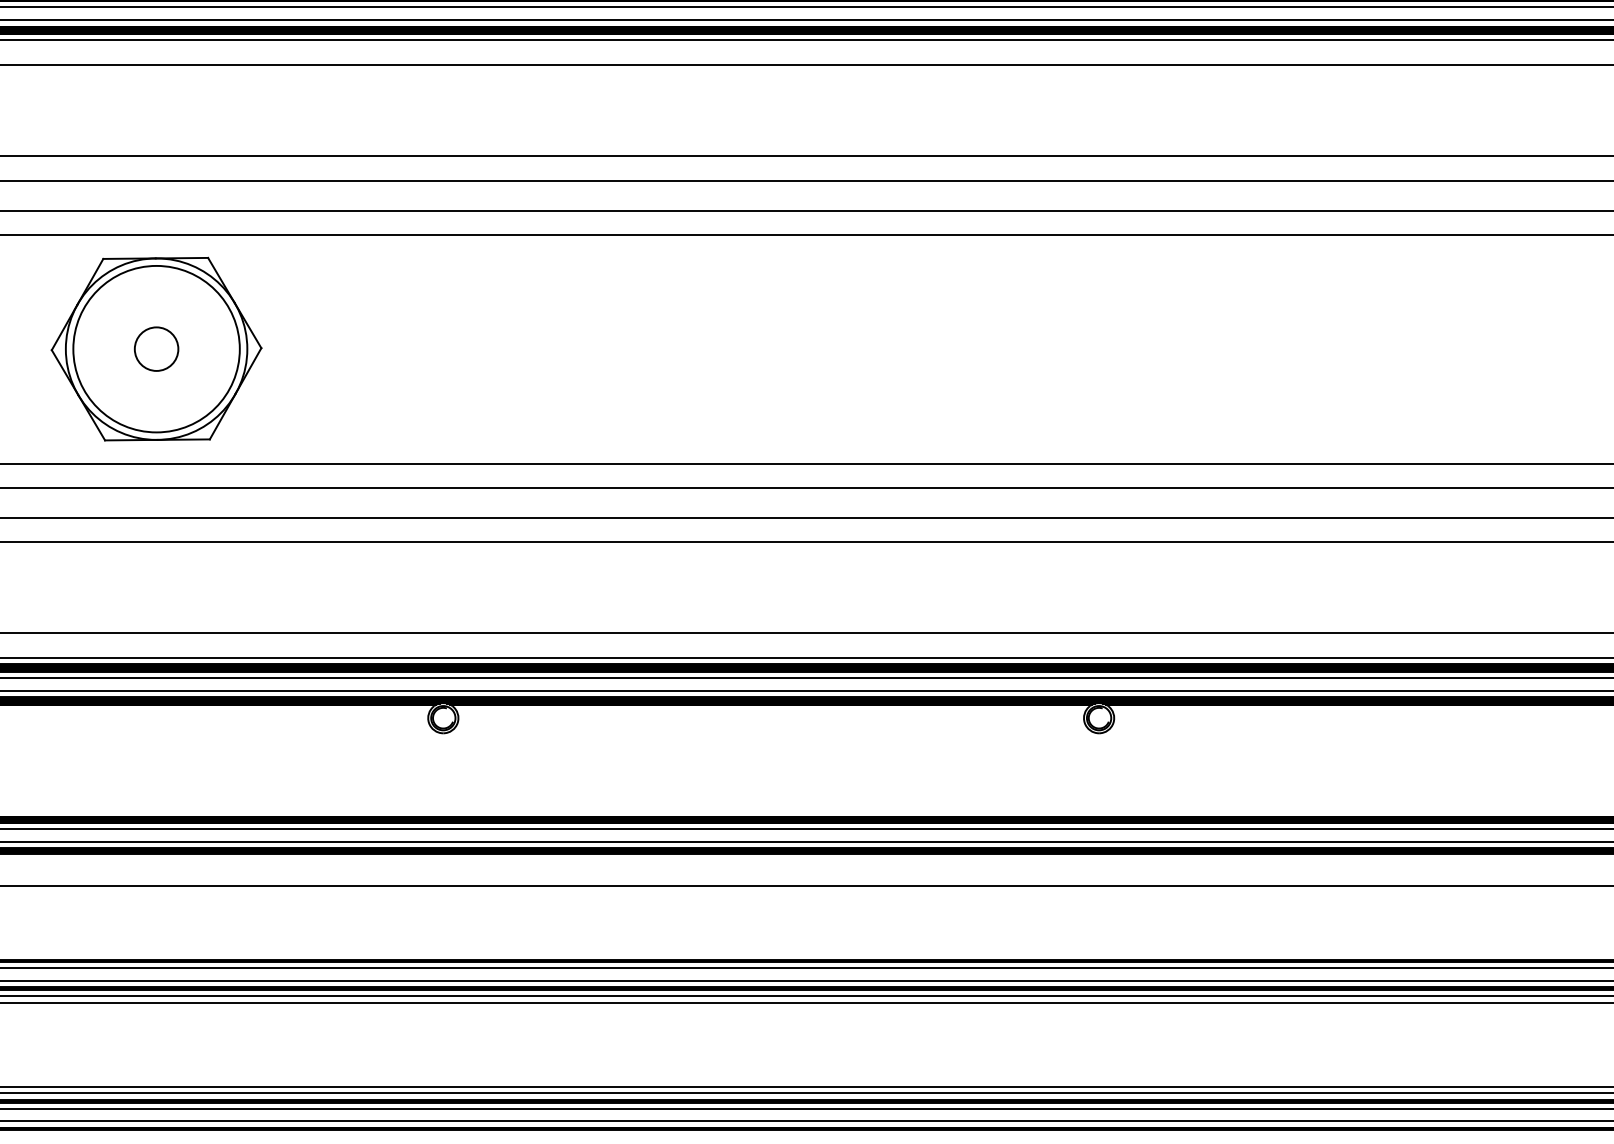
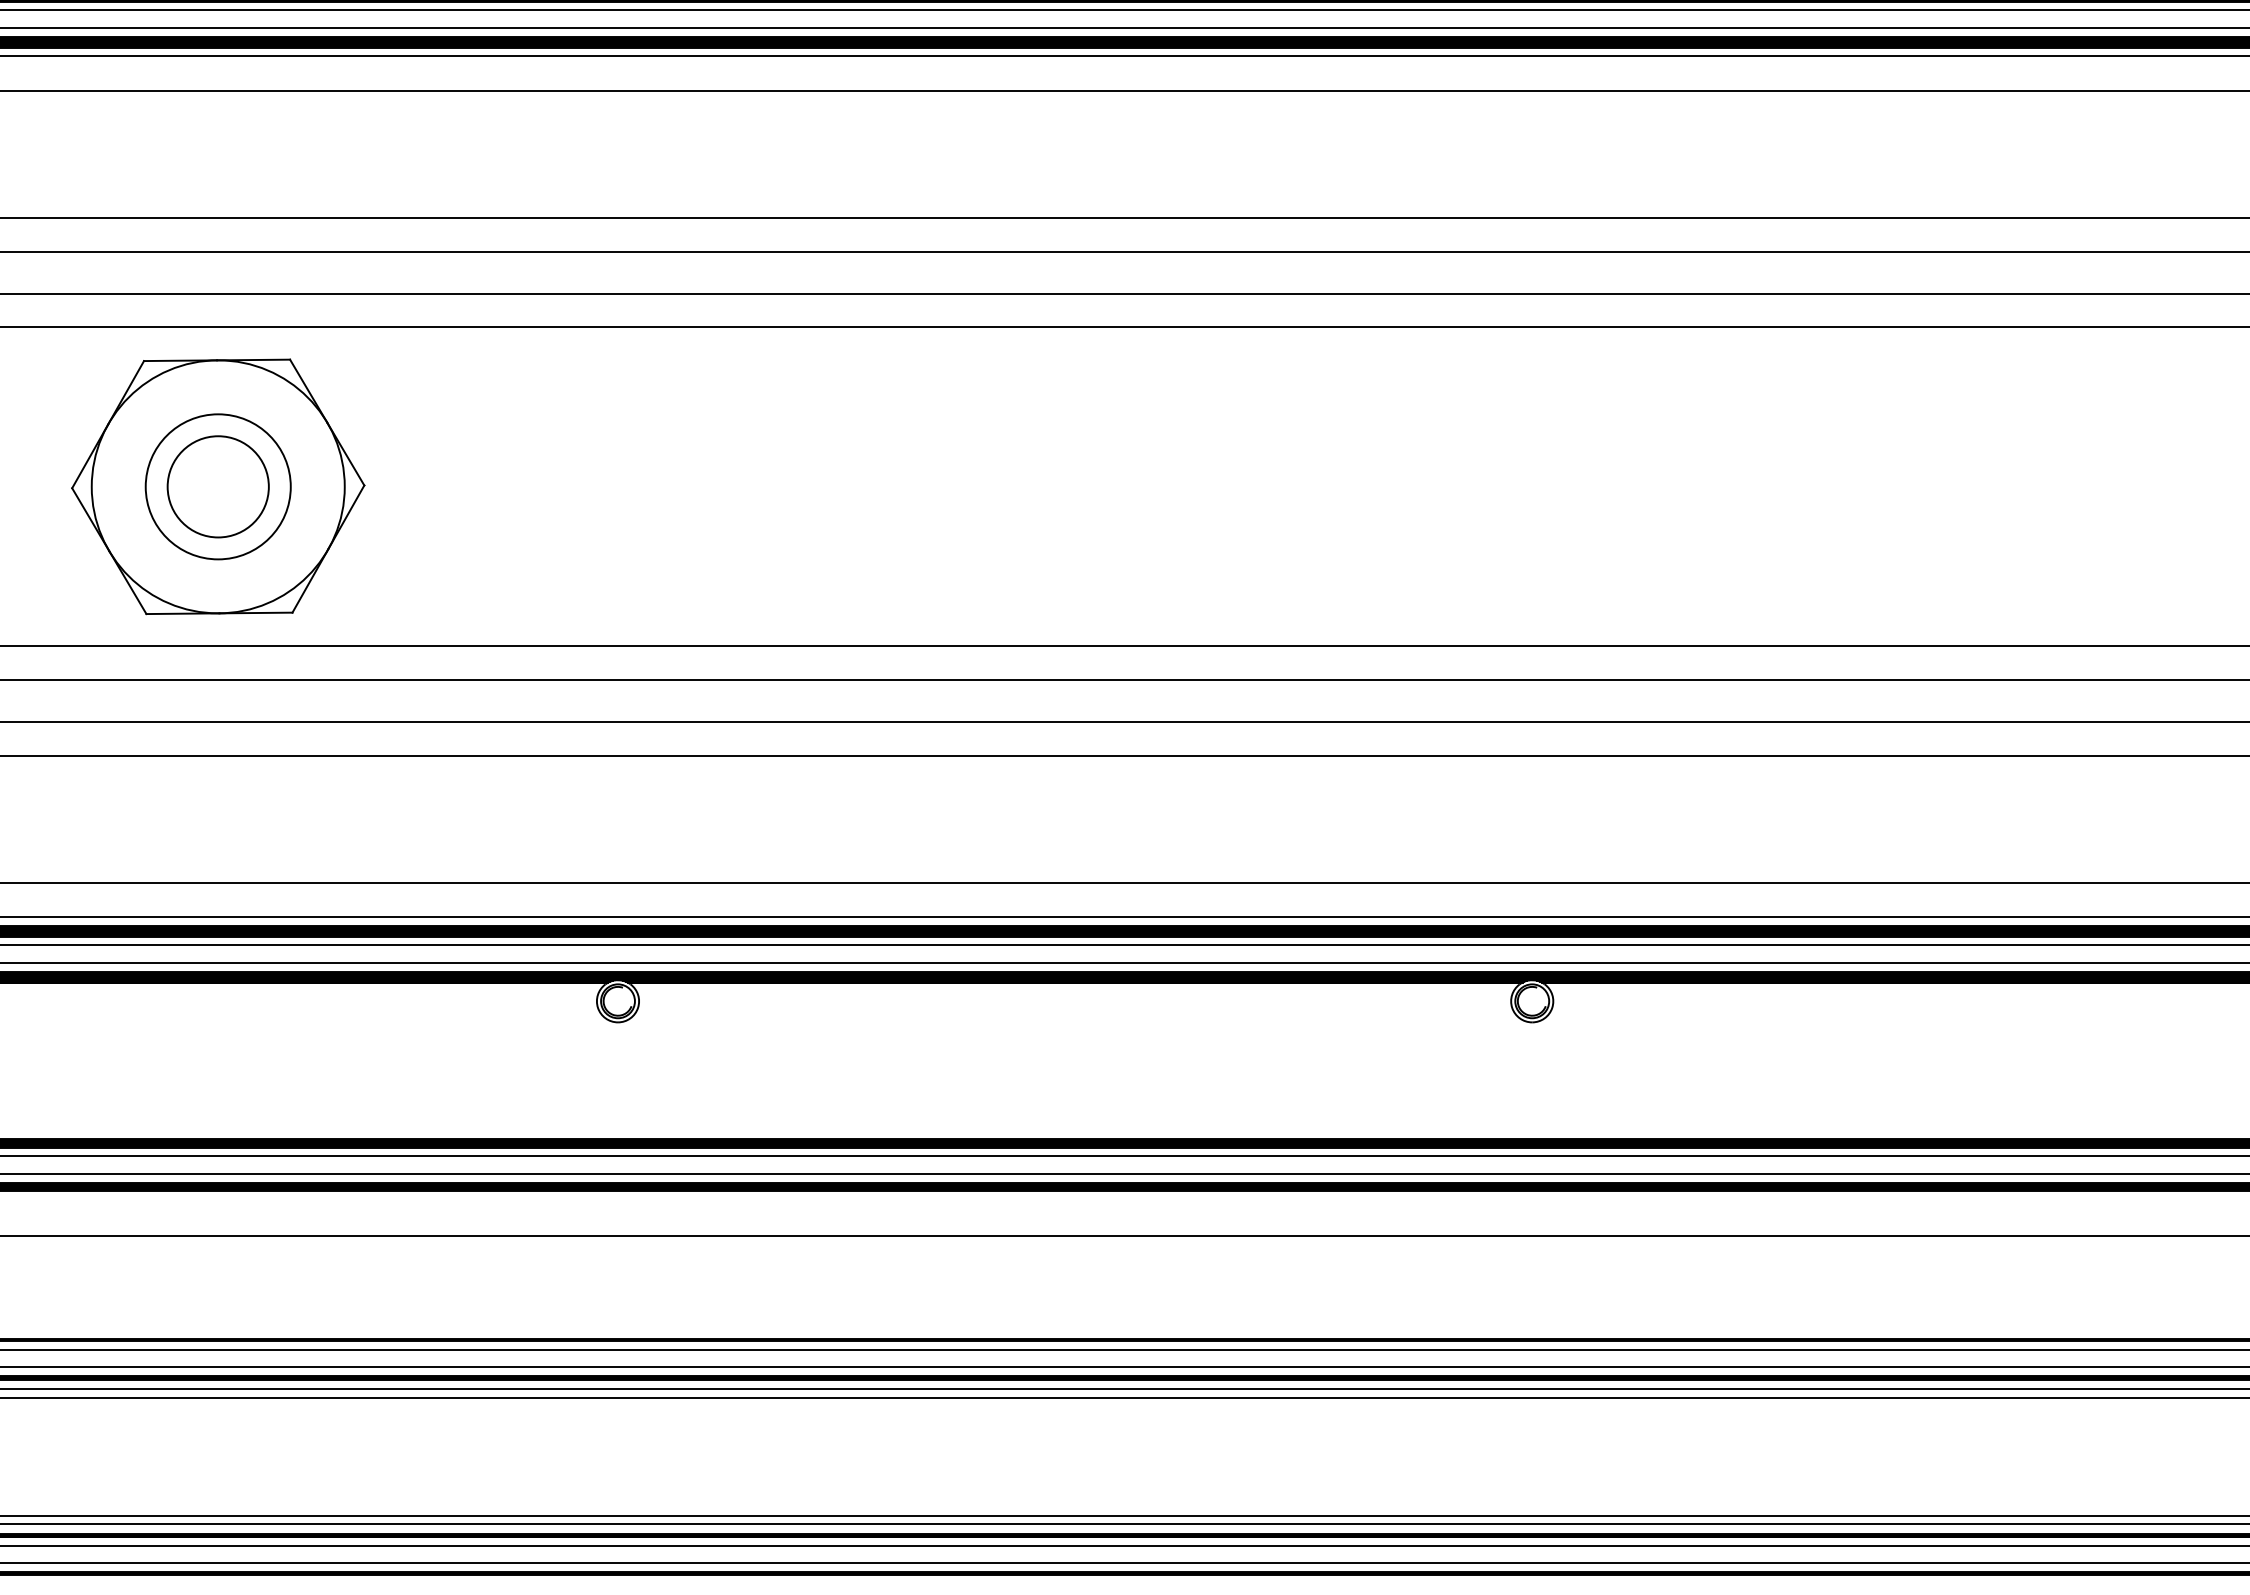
circle: (156, 348) -> (217, 486), size x0.62
circle: (156, 348) -> (217, 486), size x1.67

